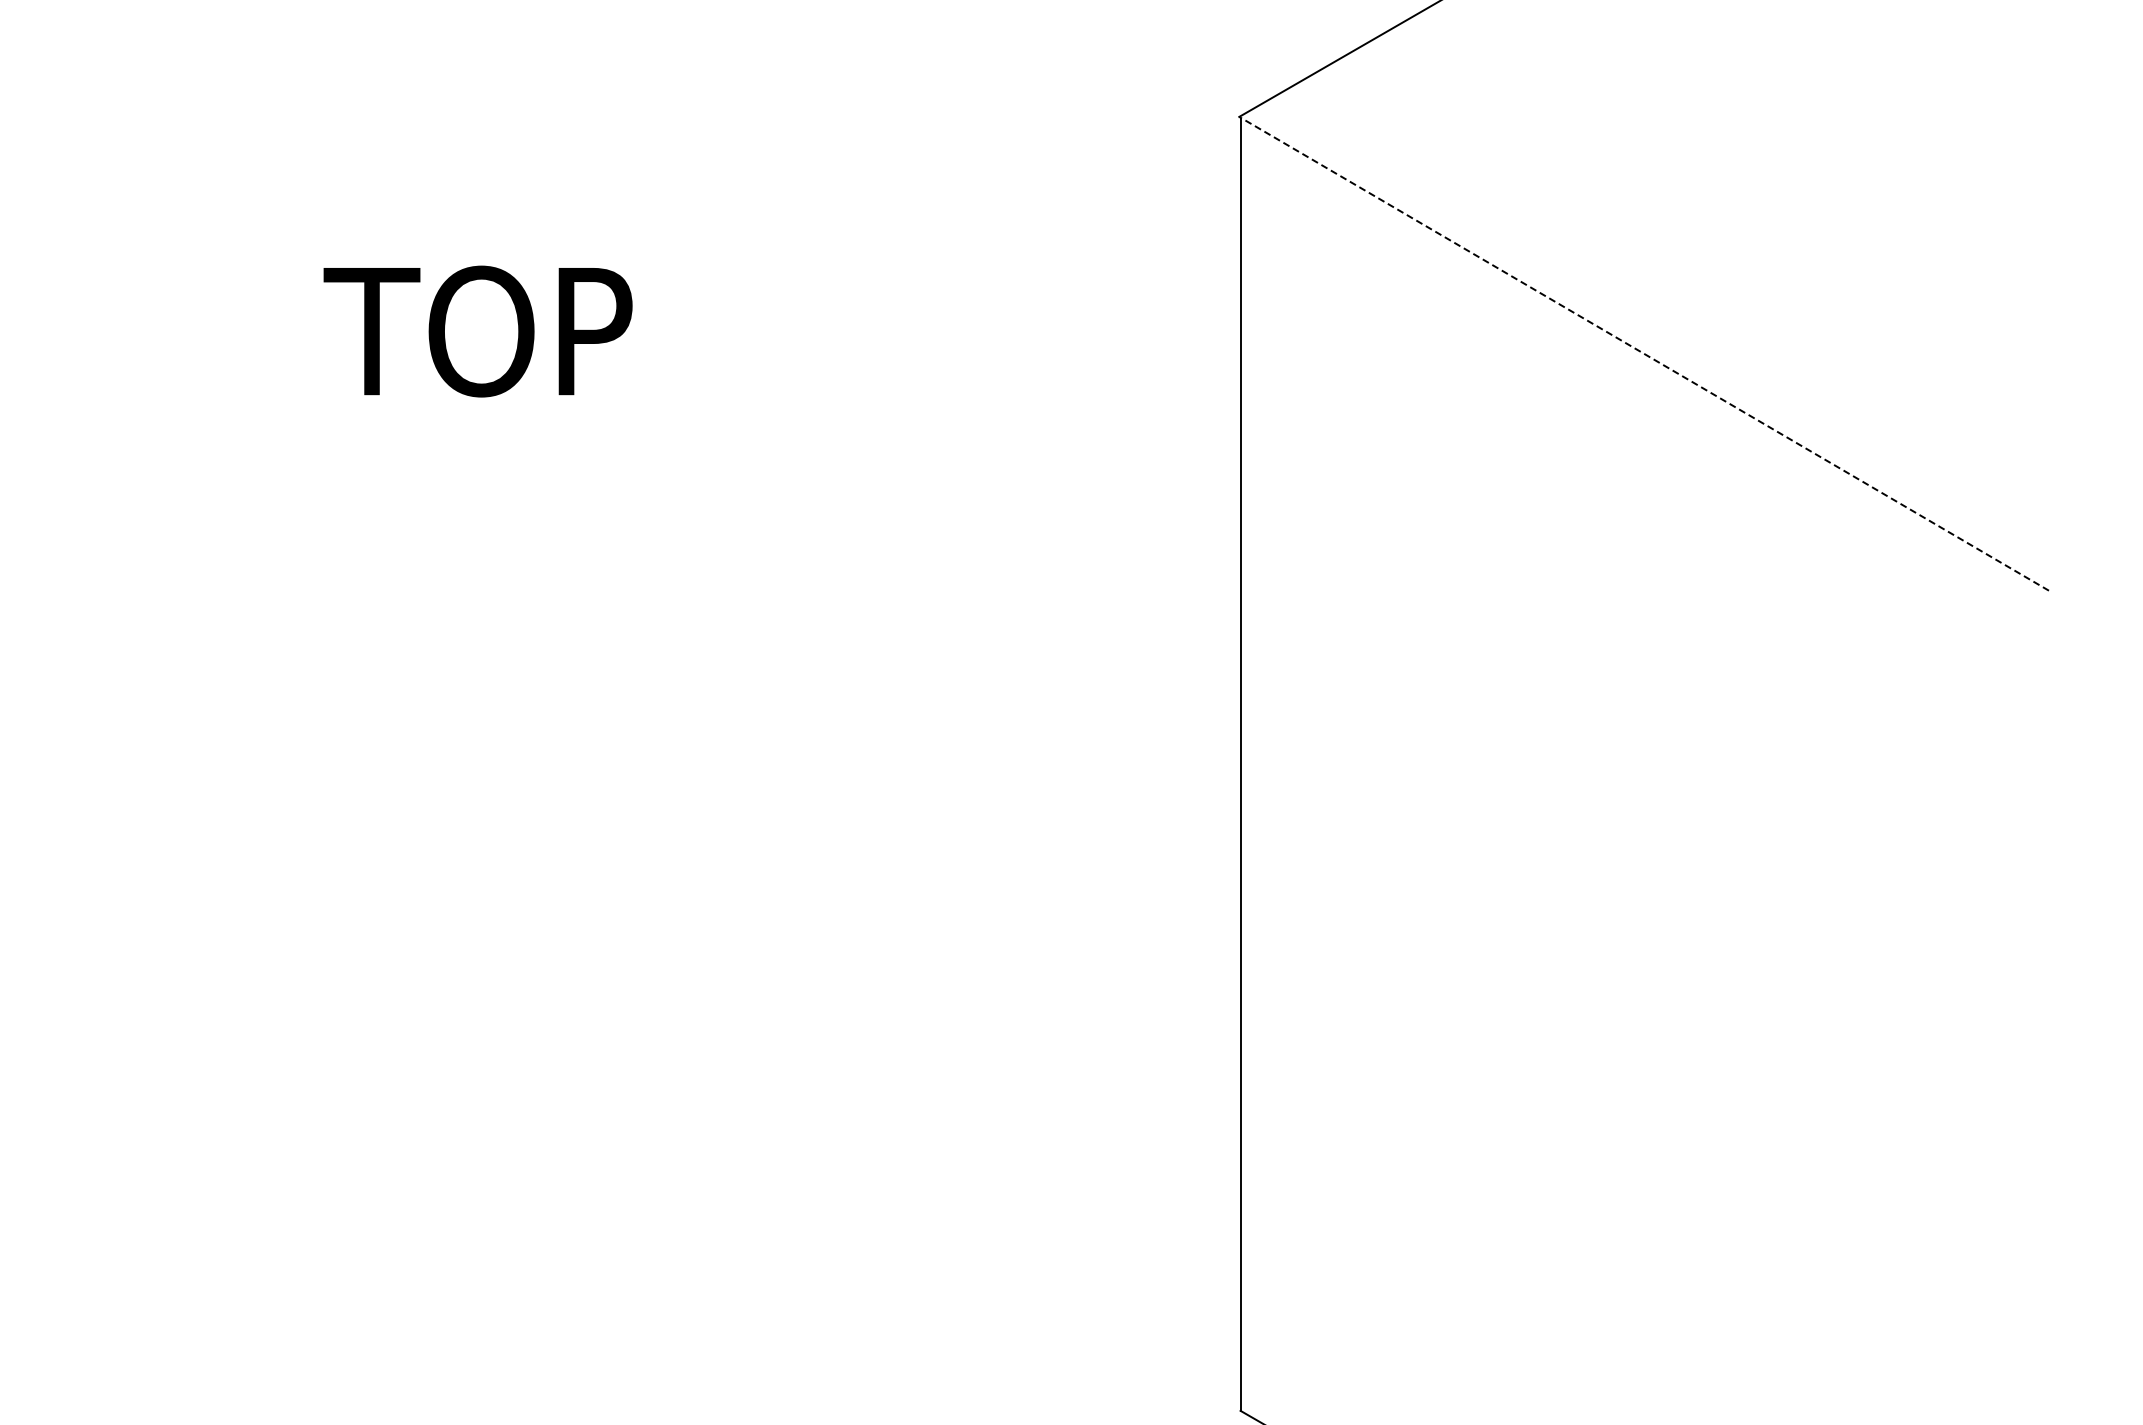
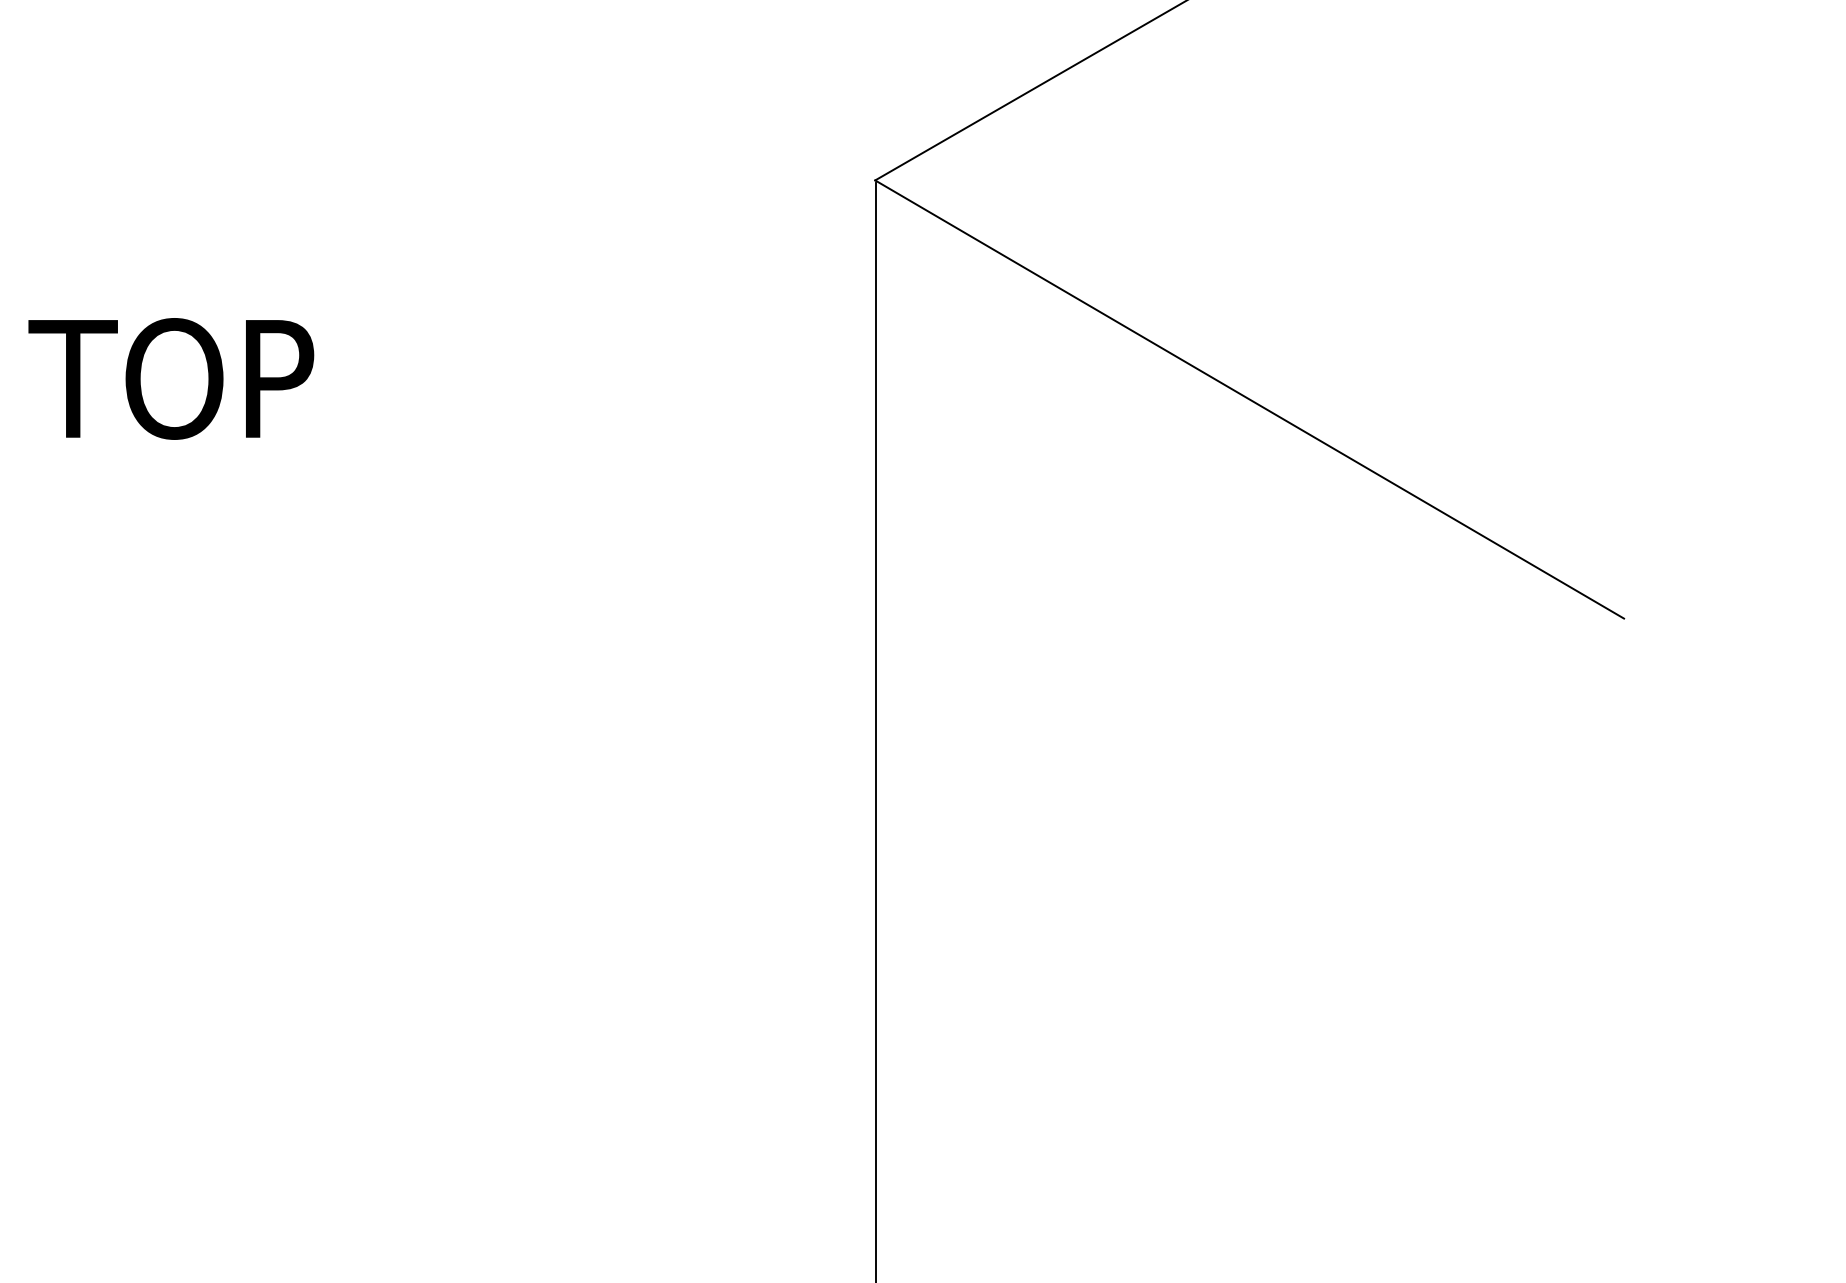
line: (1643, 353) -> (1249, 399), dashed -> solid

